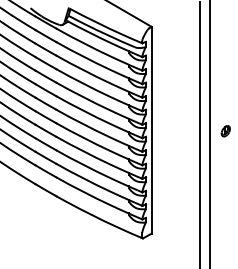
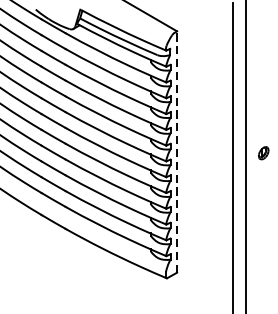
line: (151, 129) -> (176, 151), solid -> dashed

